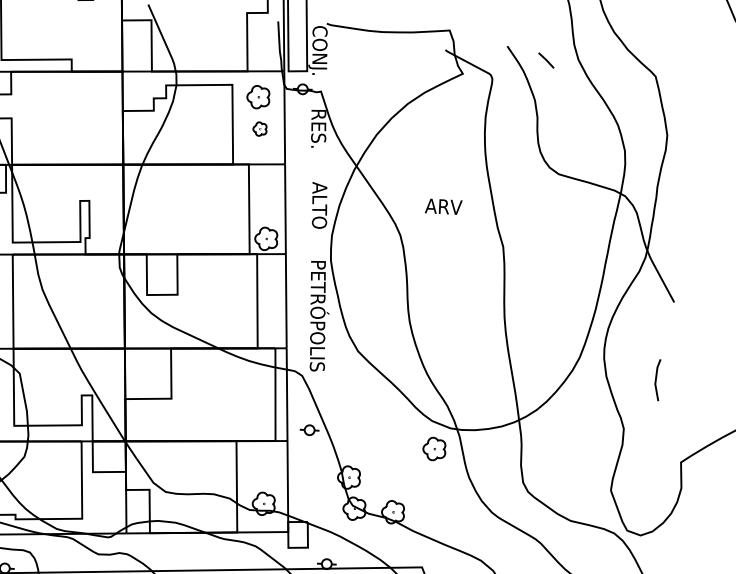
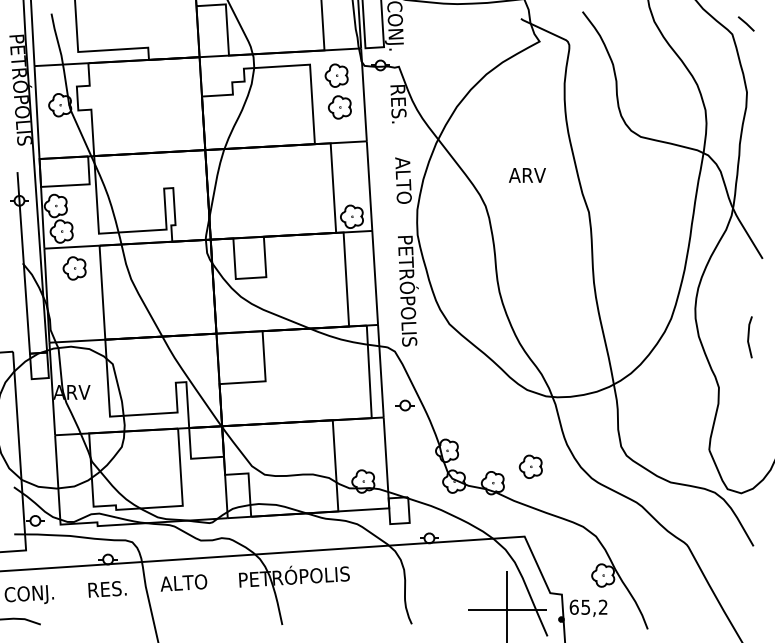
line: (545, 60) -> (745, 23), moved
part: (259, 129) -> (339, 107), size x1.67
part: (434, 448) -> (530, 466), moved

